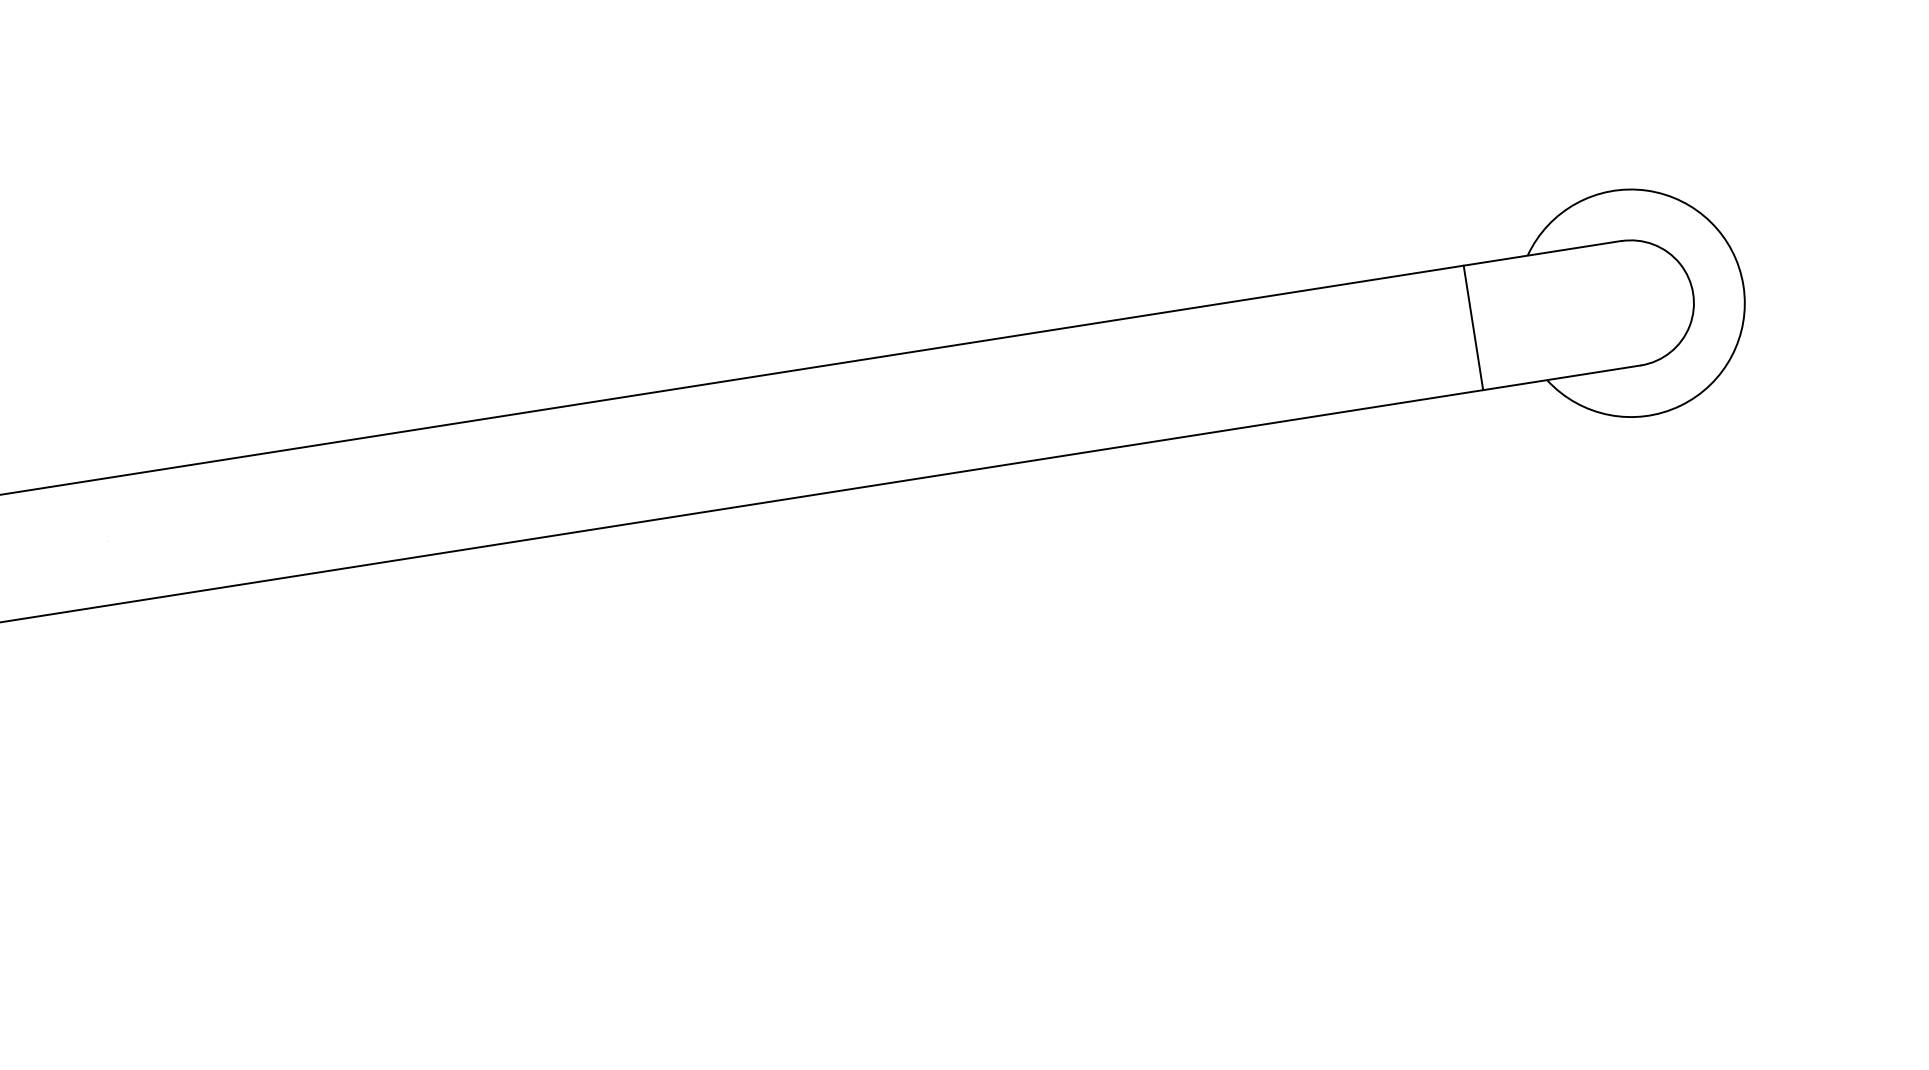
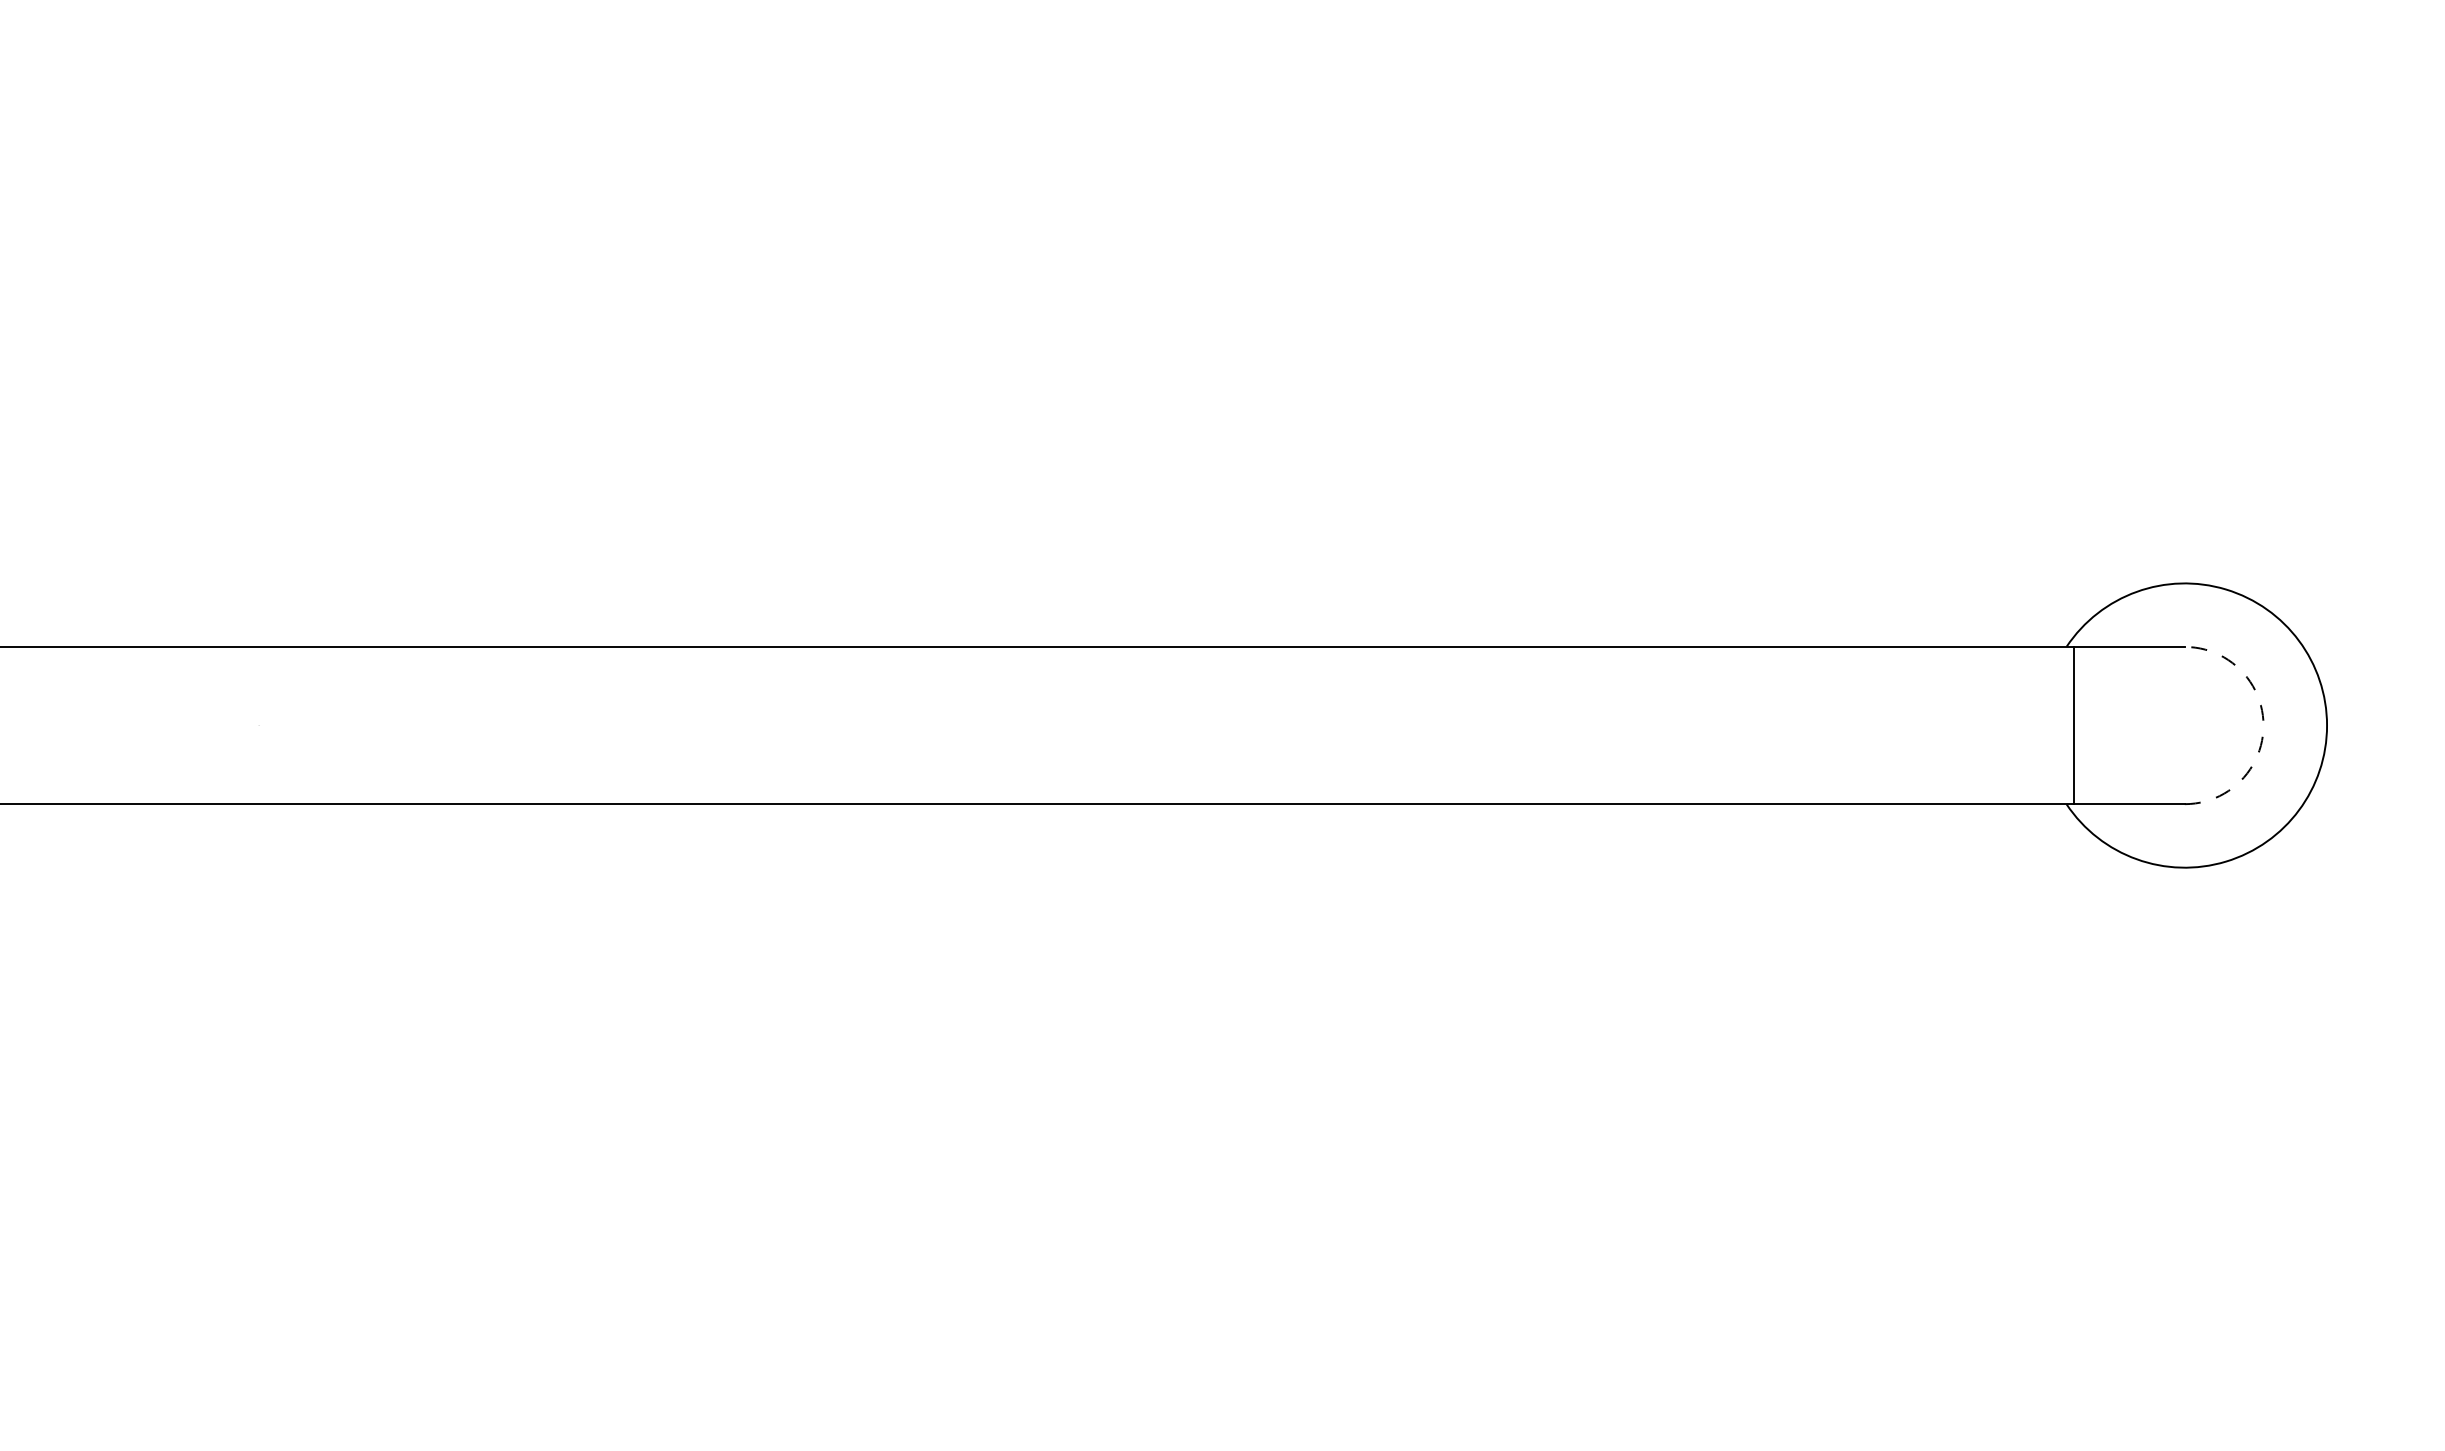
arc: (1693, 293) -> (2263, 725), solid -> dashed
line: (1473, 327) -> (2073, 725), moved

